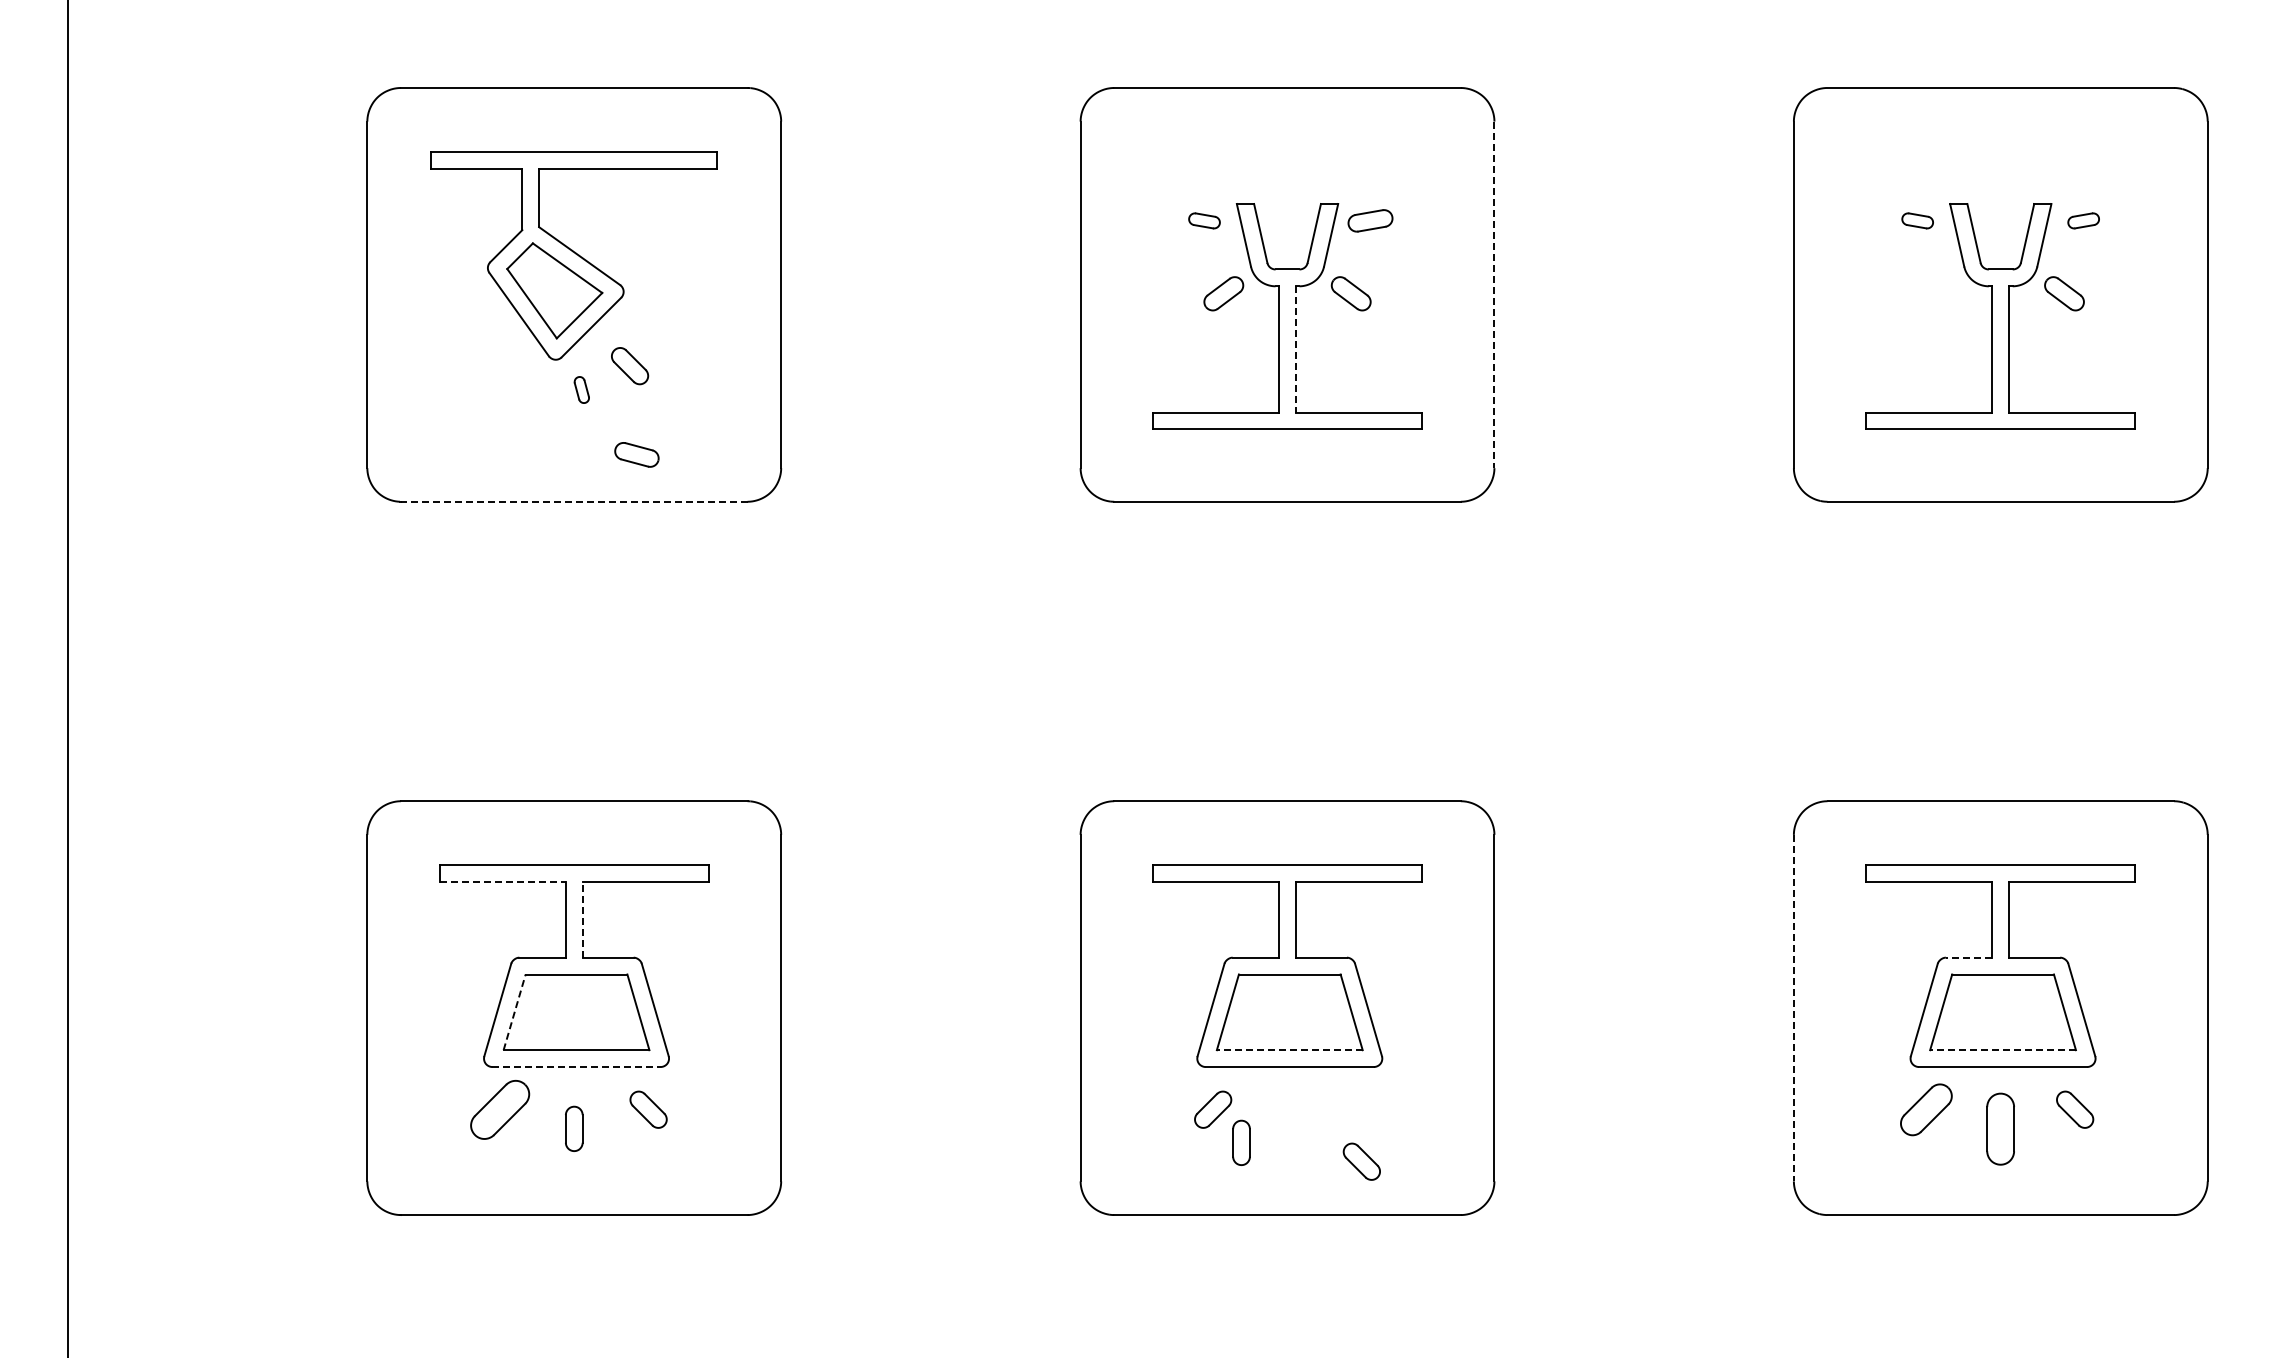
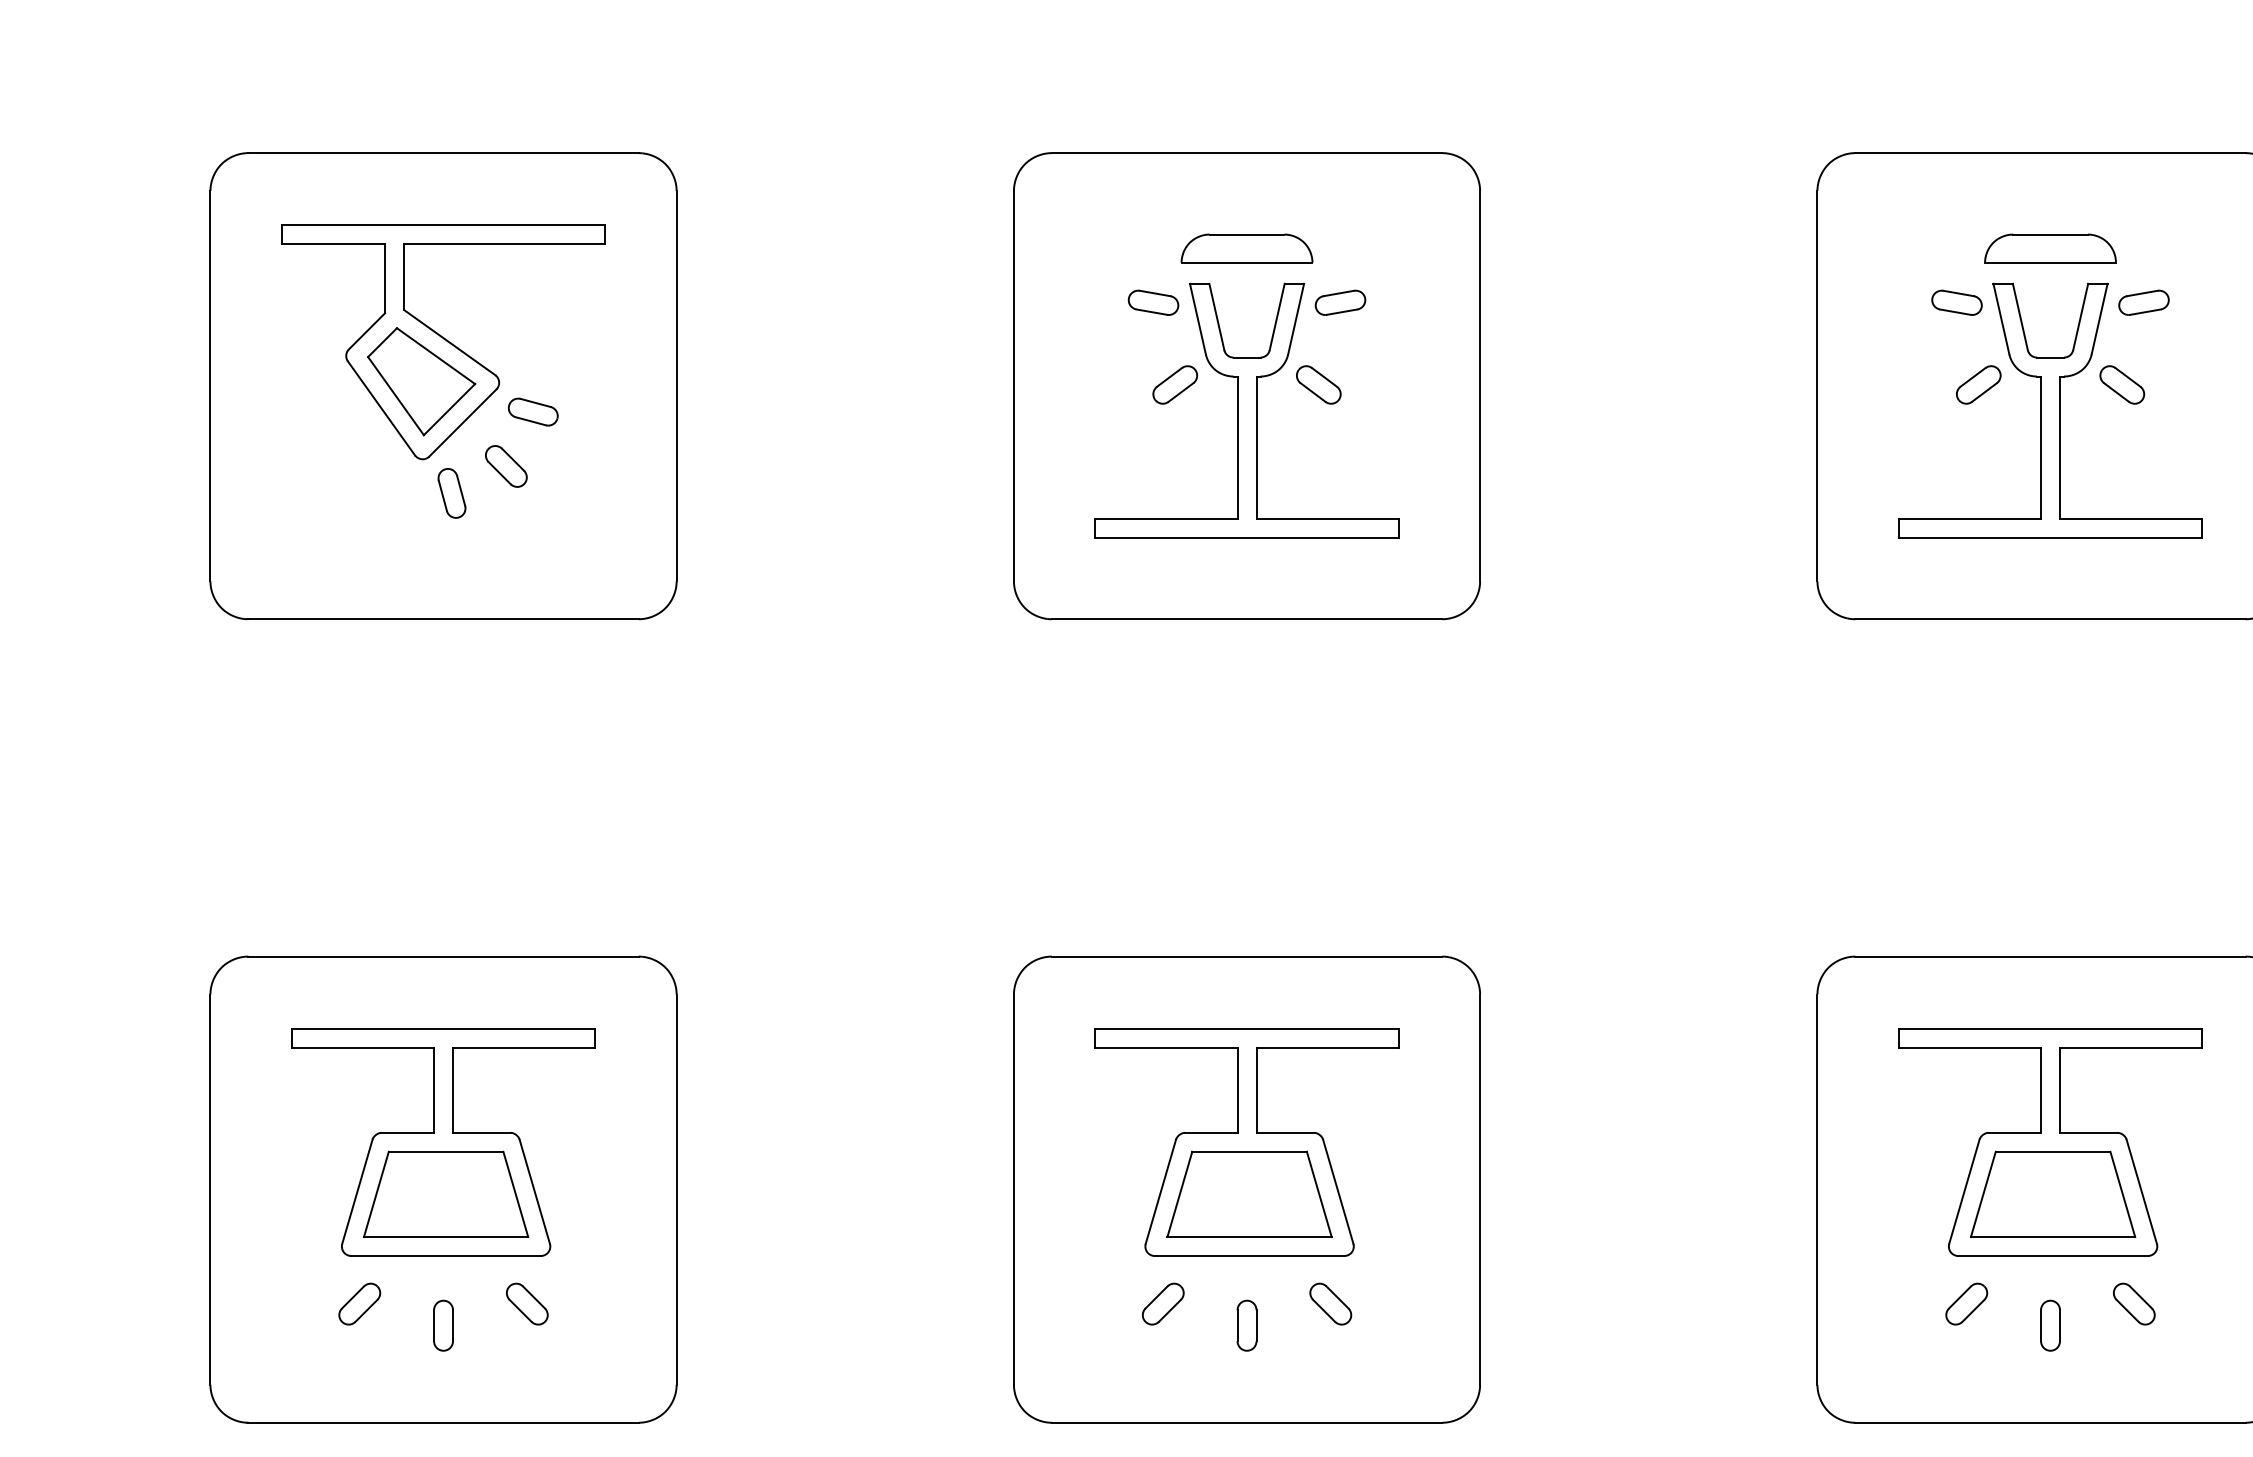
part: (1287, 172) -> (1247, 248), added
part: (2000, 172) -> (2050, 248), added
part: (1204, 220) -> (1153, 302), size x1.43
part: (1917, 220) -> (1956, 302), size x1.43
part: (2083, 220) -> (2143, 302), size x1.43
part: (1936, 293) -> (1978, 384), added
line: (1494, 295) -> (1480, 386), dashed -> solid
line: (1295, 349) -> (1256, 447), dashed -> solid
part: (581, 389) -> (451, 492), size x1.67
part: (636, 454) -> (532, 411), moved
line: (573, 501) -> (442, 618), dashed -> solid
line: (503, 881) -> (363, 1047), dashed -> solid
line: (582, 919) -> (452, 1089), dashed -> solid
line: (1968, 957) -> (2014, 1132), dashed -> solid
line: (1793, 1008) -> (1817, 1190), dashed -> solid
line: (514, 1011) -> (376, 1193), dashed -> solid
line: (1289, 1050) -> (1249, 1237), dashed -> solid
line: (2003, 1050) -> (2053, 1237), dashed -> solid
line: (577, 1067) -> (447, 1256), dashed -> solid
part: (499, 1109) -> (359, 1303), size x0.62
part: (1926, 1109) -> (1966, 1303), size x0.71
part: (2000, 1128) -> (2050, 1325), size x0.62
part: (1241, 1142) -> (1247, 1325), moved
part: (1361, 1161) -> (1330, 1303), moved

